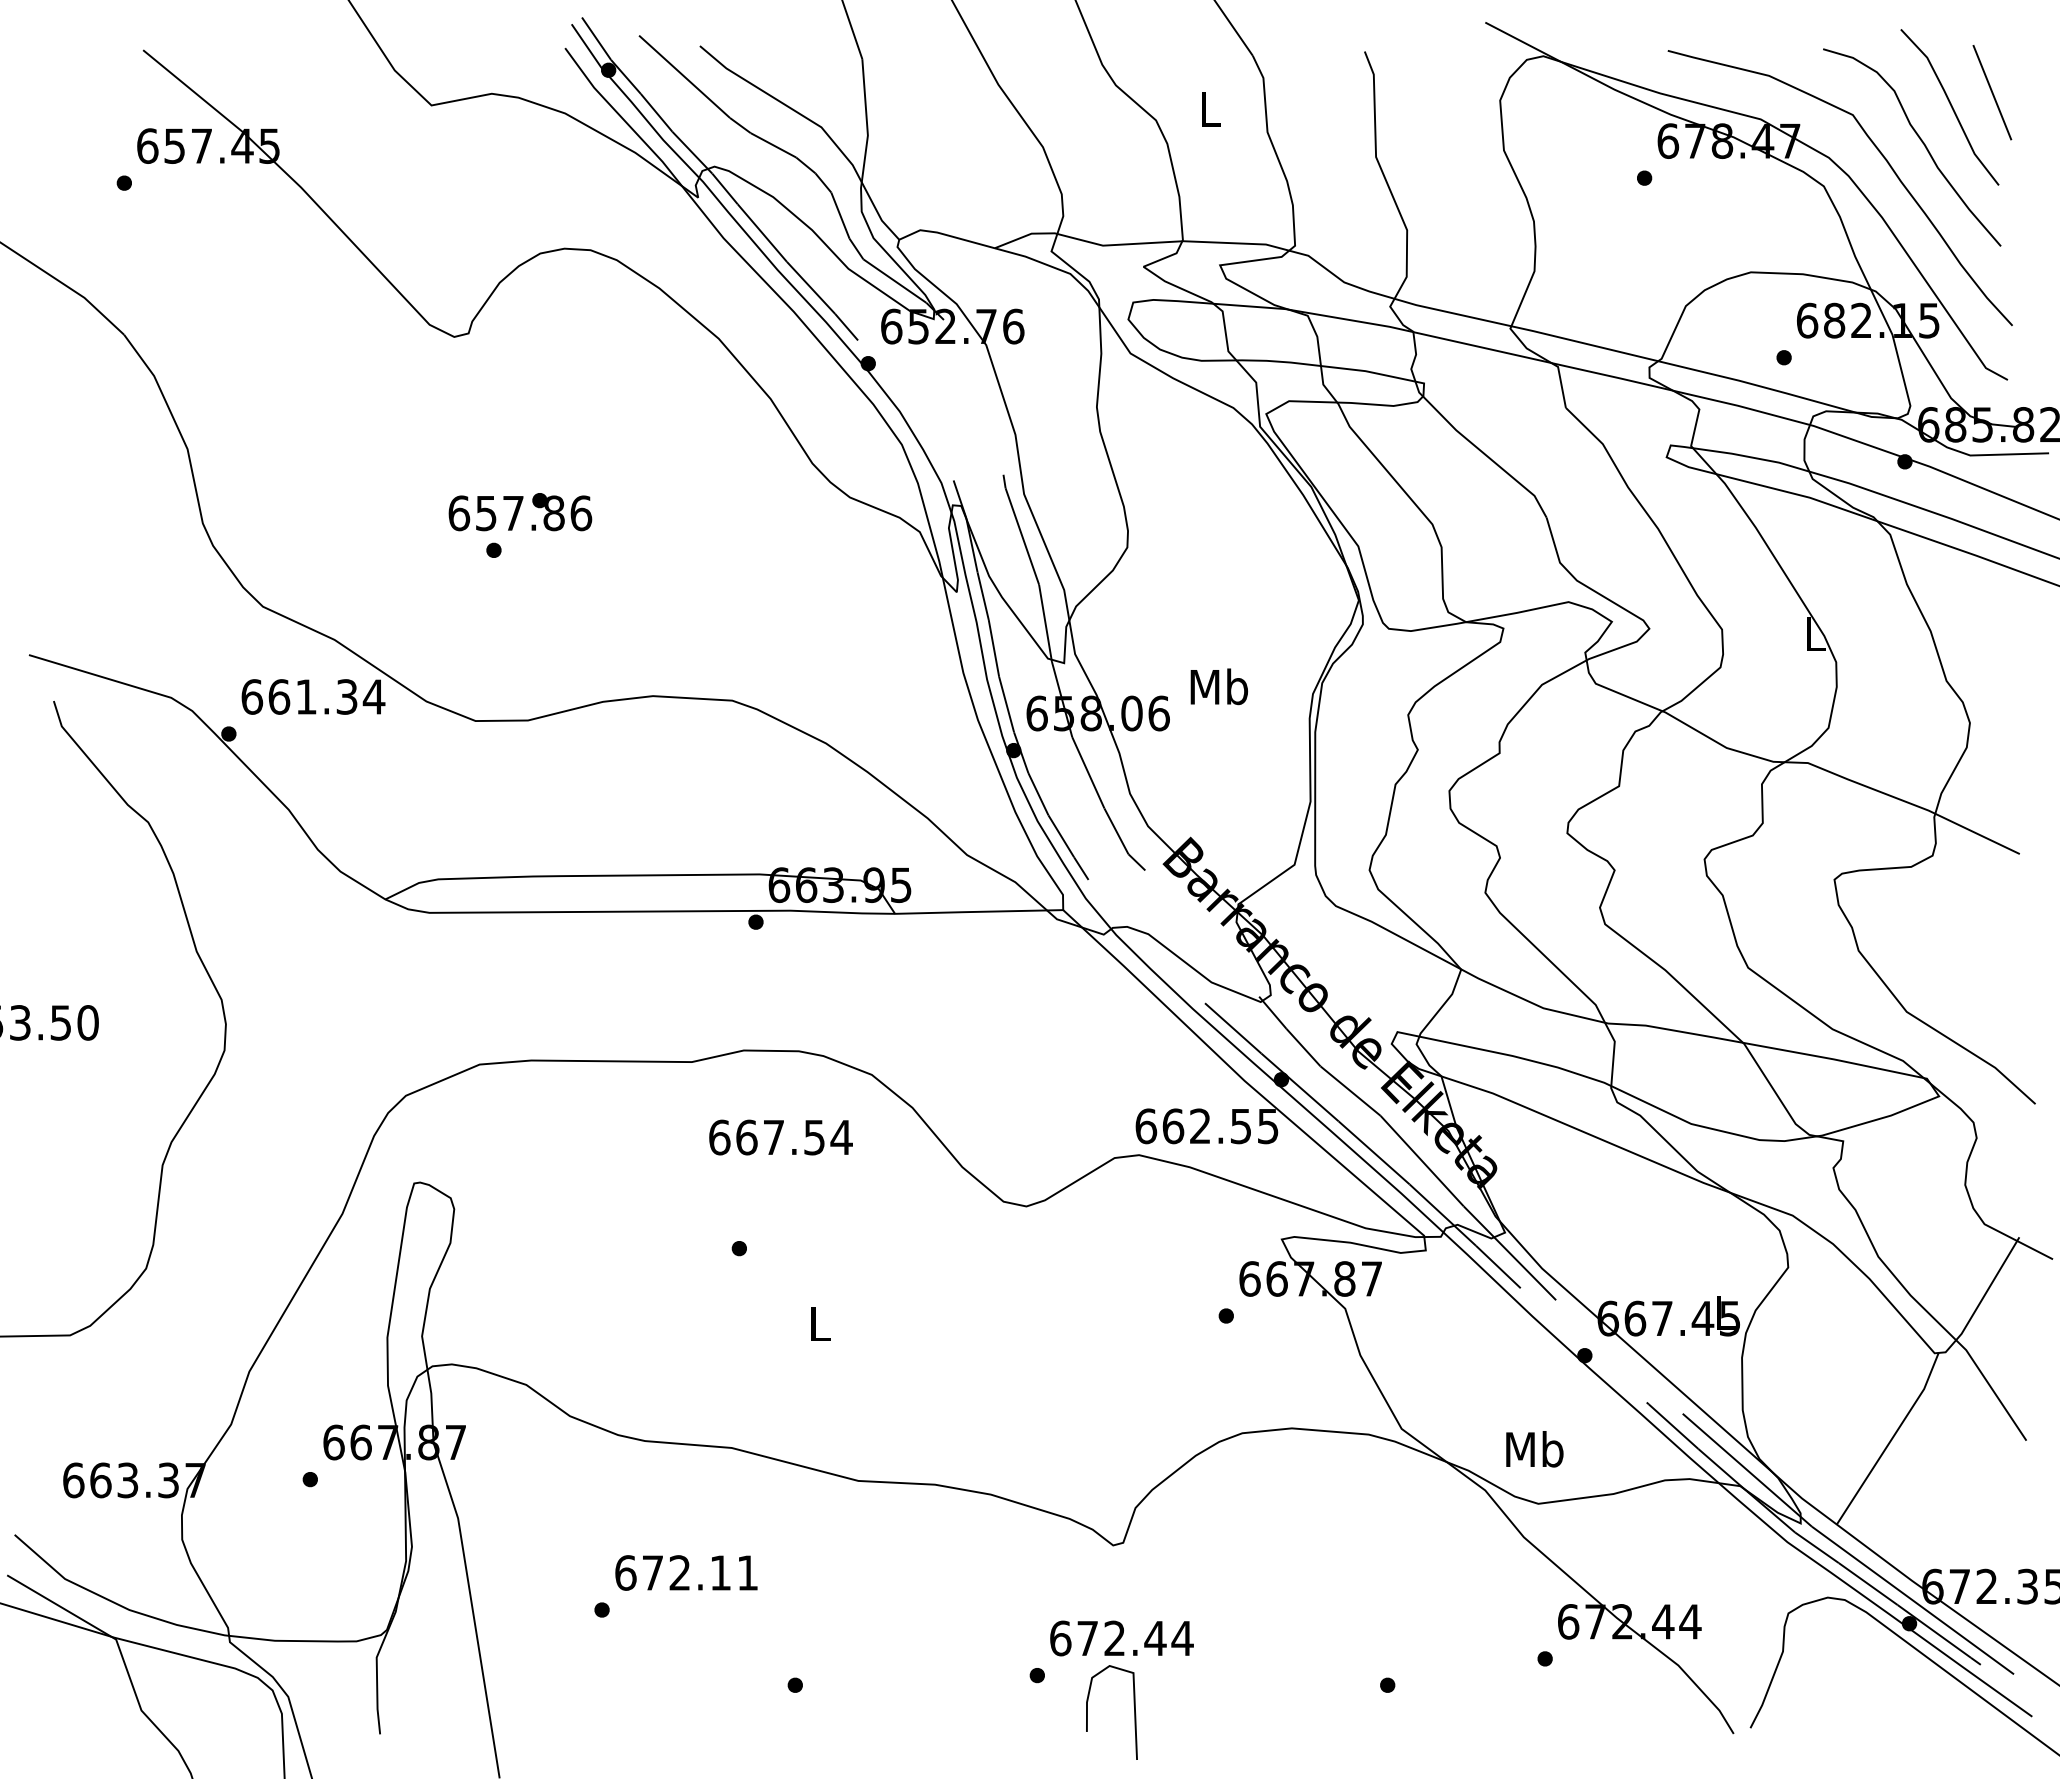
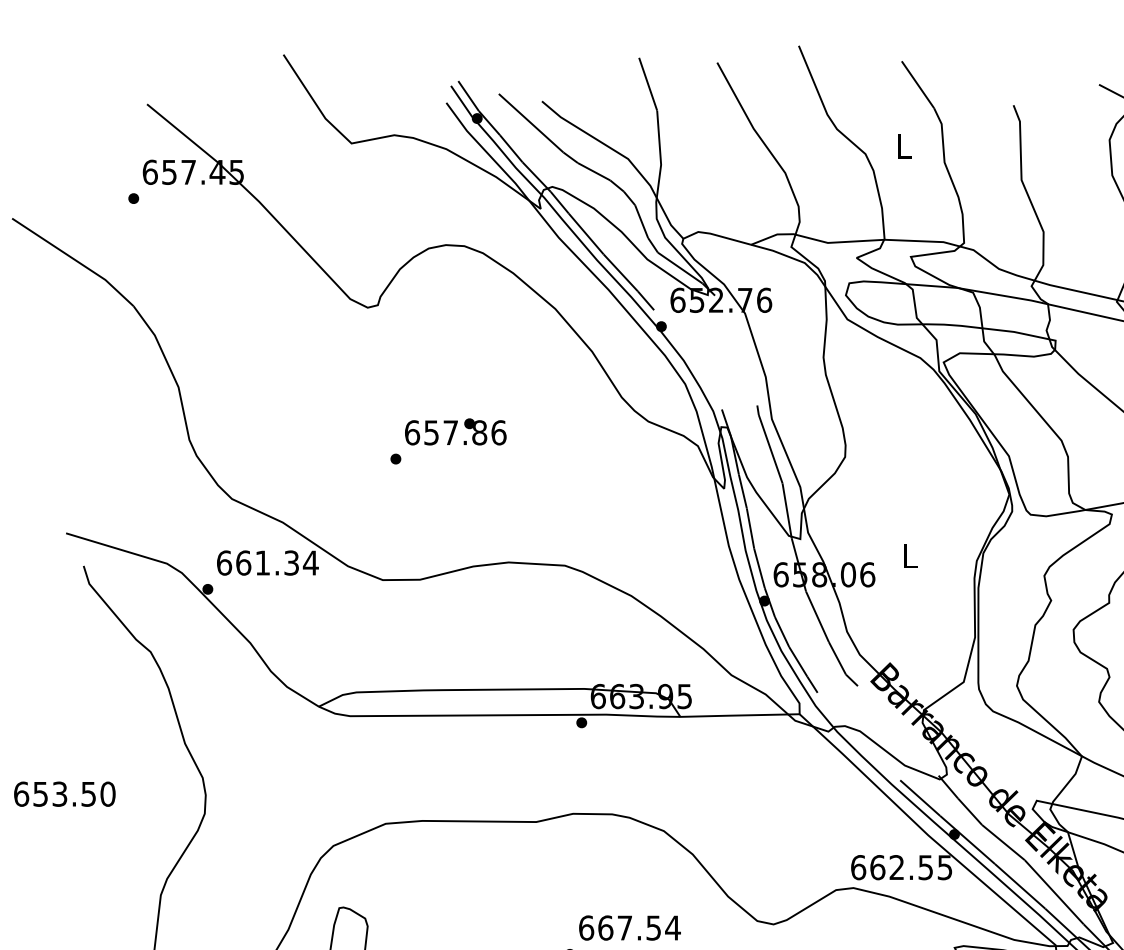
text: (520, 512) -> (455, 432), moved
text: (1219, 686) -> (910, 555), Mb -> L
text: (780, 1137) -> (629, 928), moved

